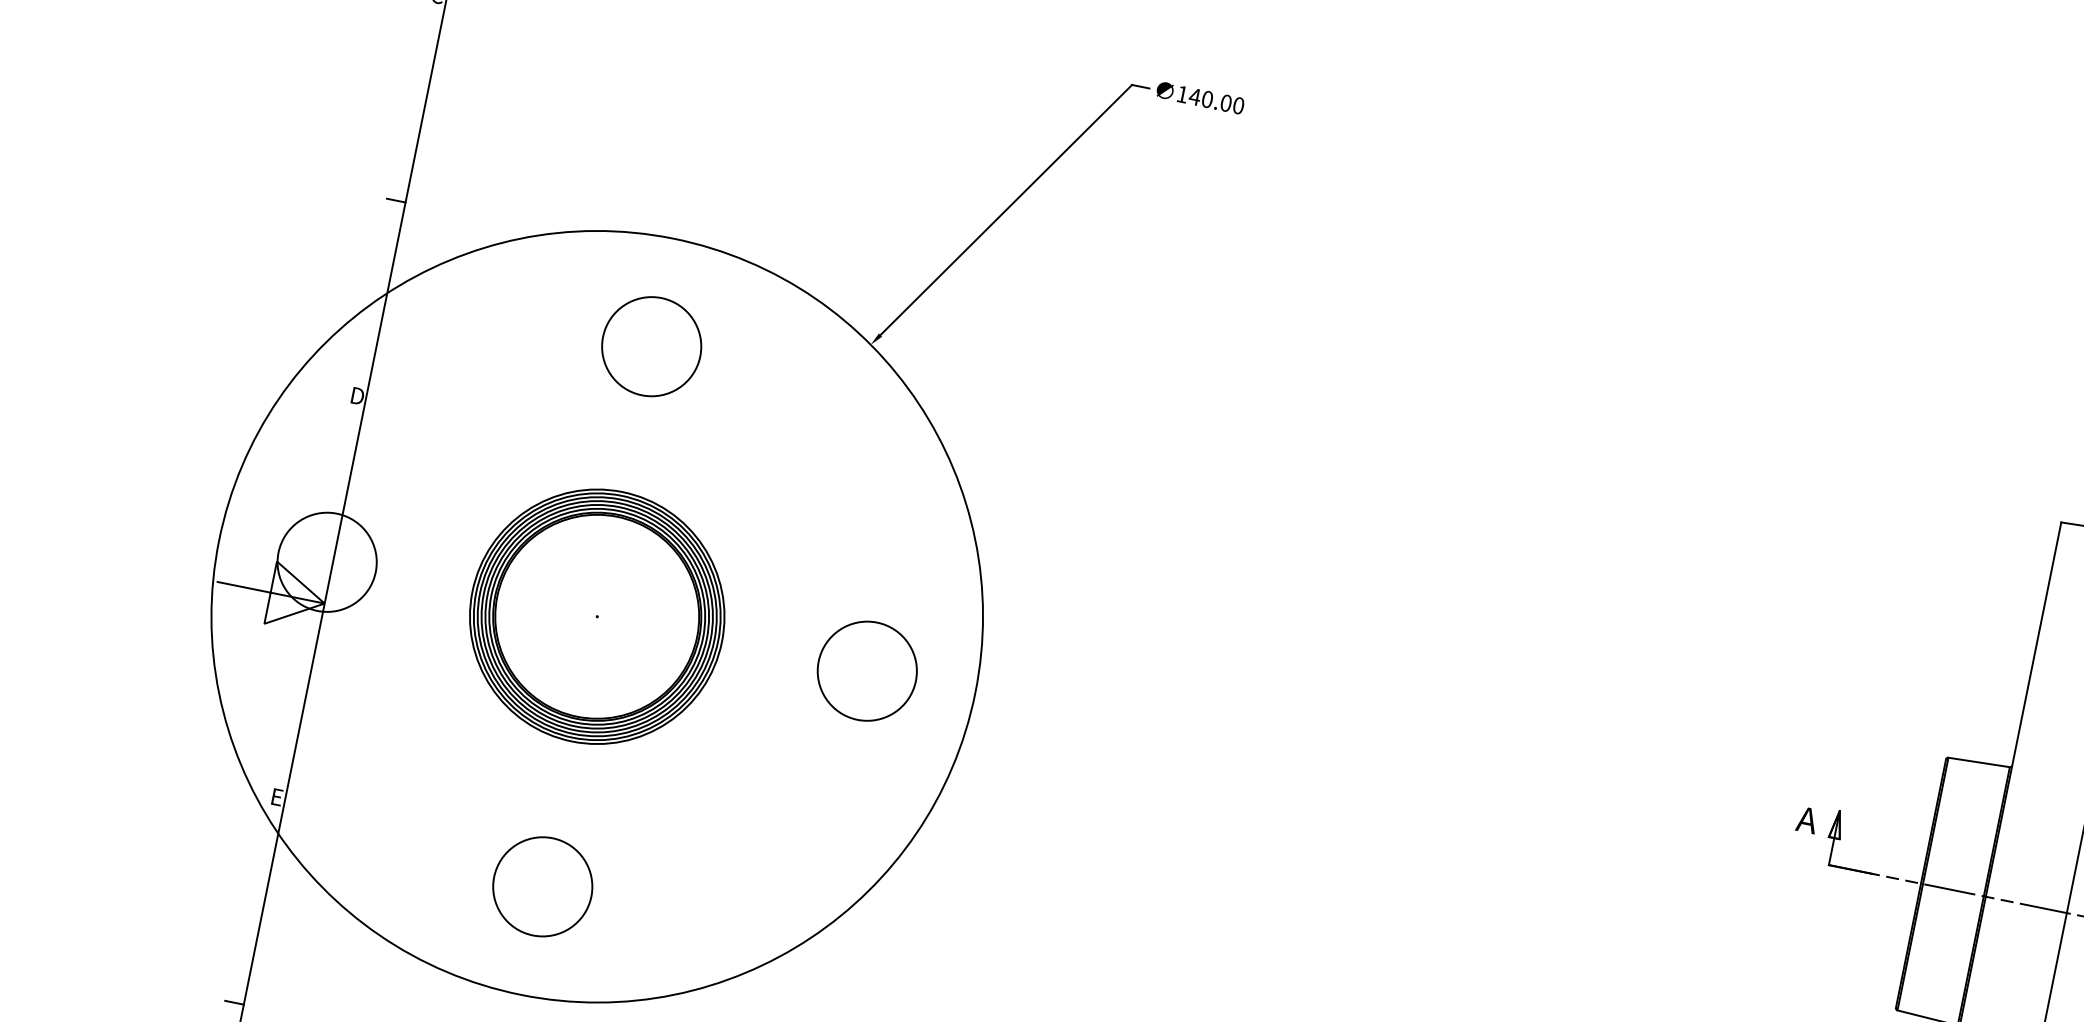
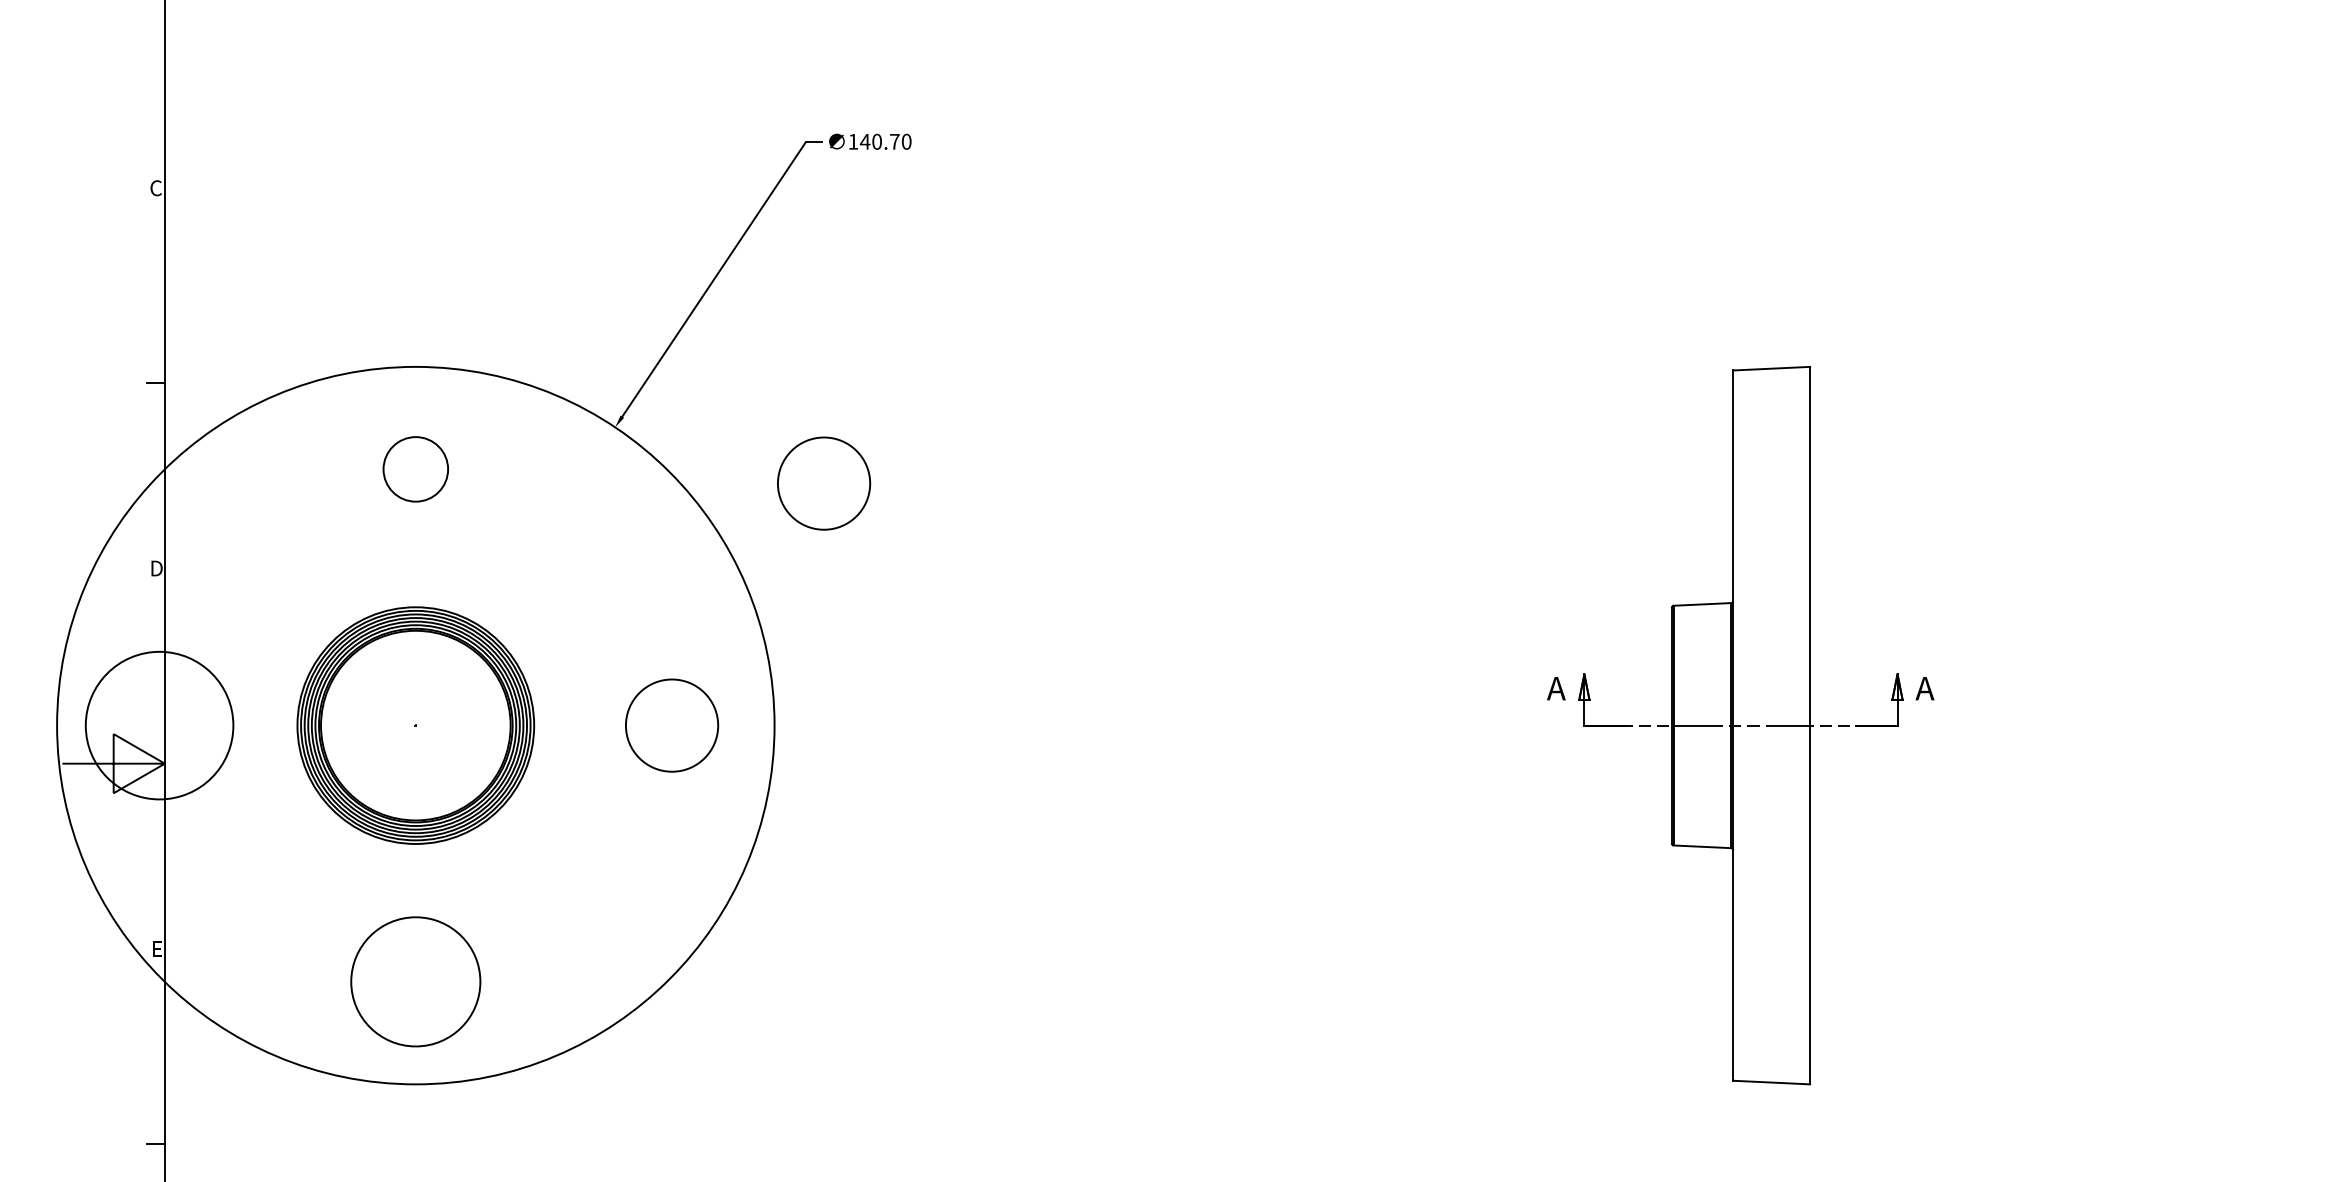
text: (1225, 102) -> (894, 141), 140.00 -> 140.70
circle: (651, 346) -> (415, 469), size x0.7
circle: (1079, 448) -> (824, 483), added
circle: (327, 562) -> (159, 725), size x1.6
circle: (542, 886) -> (415, 981), size x1.4

